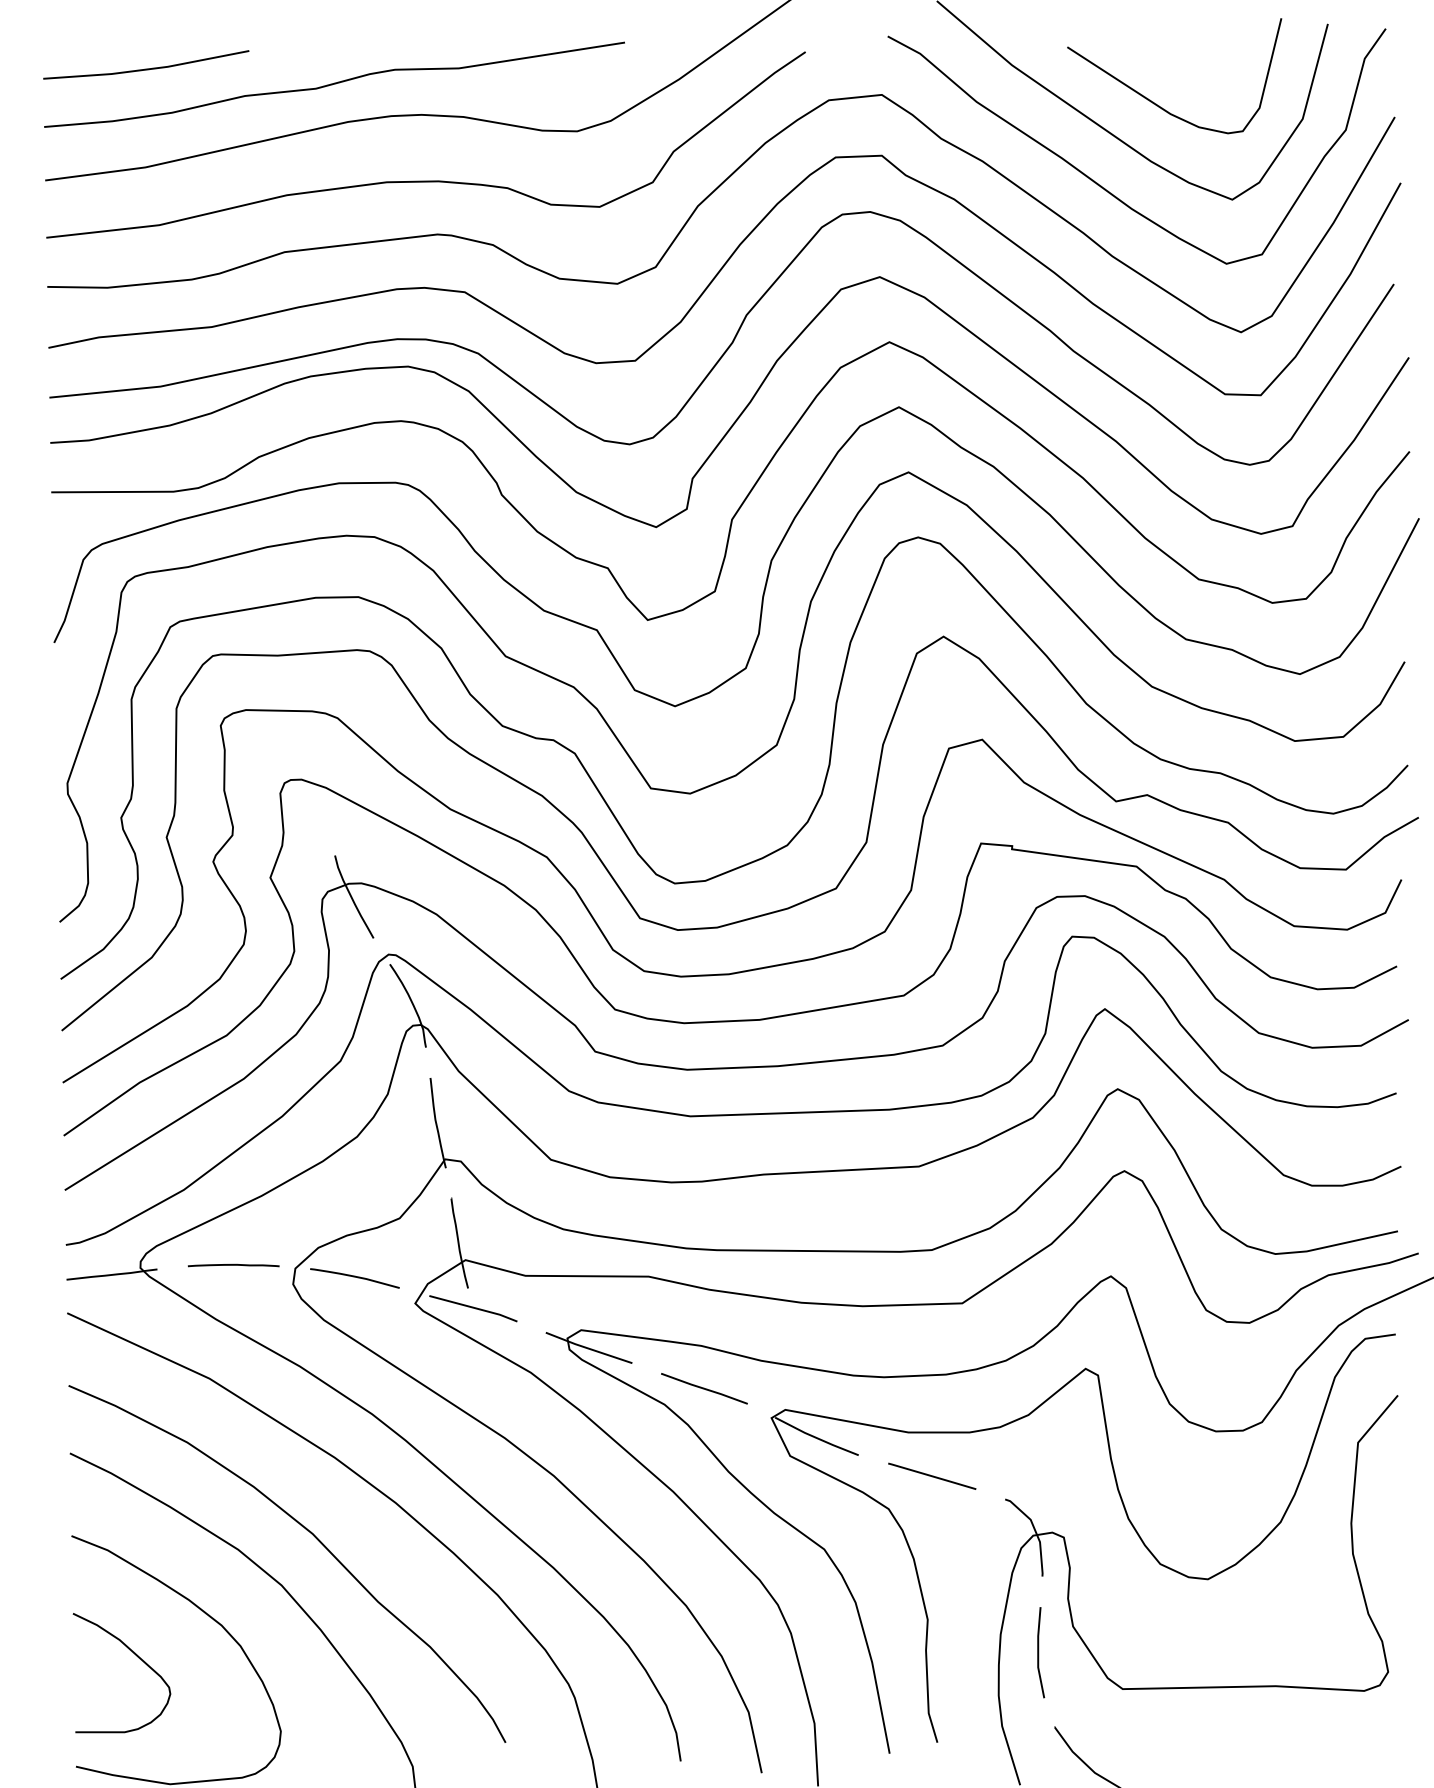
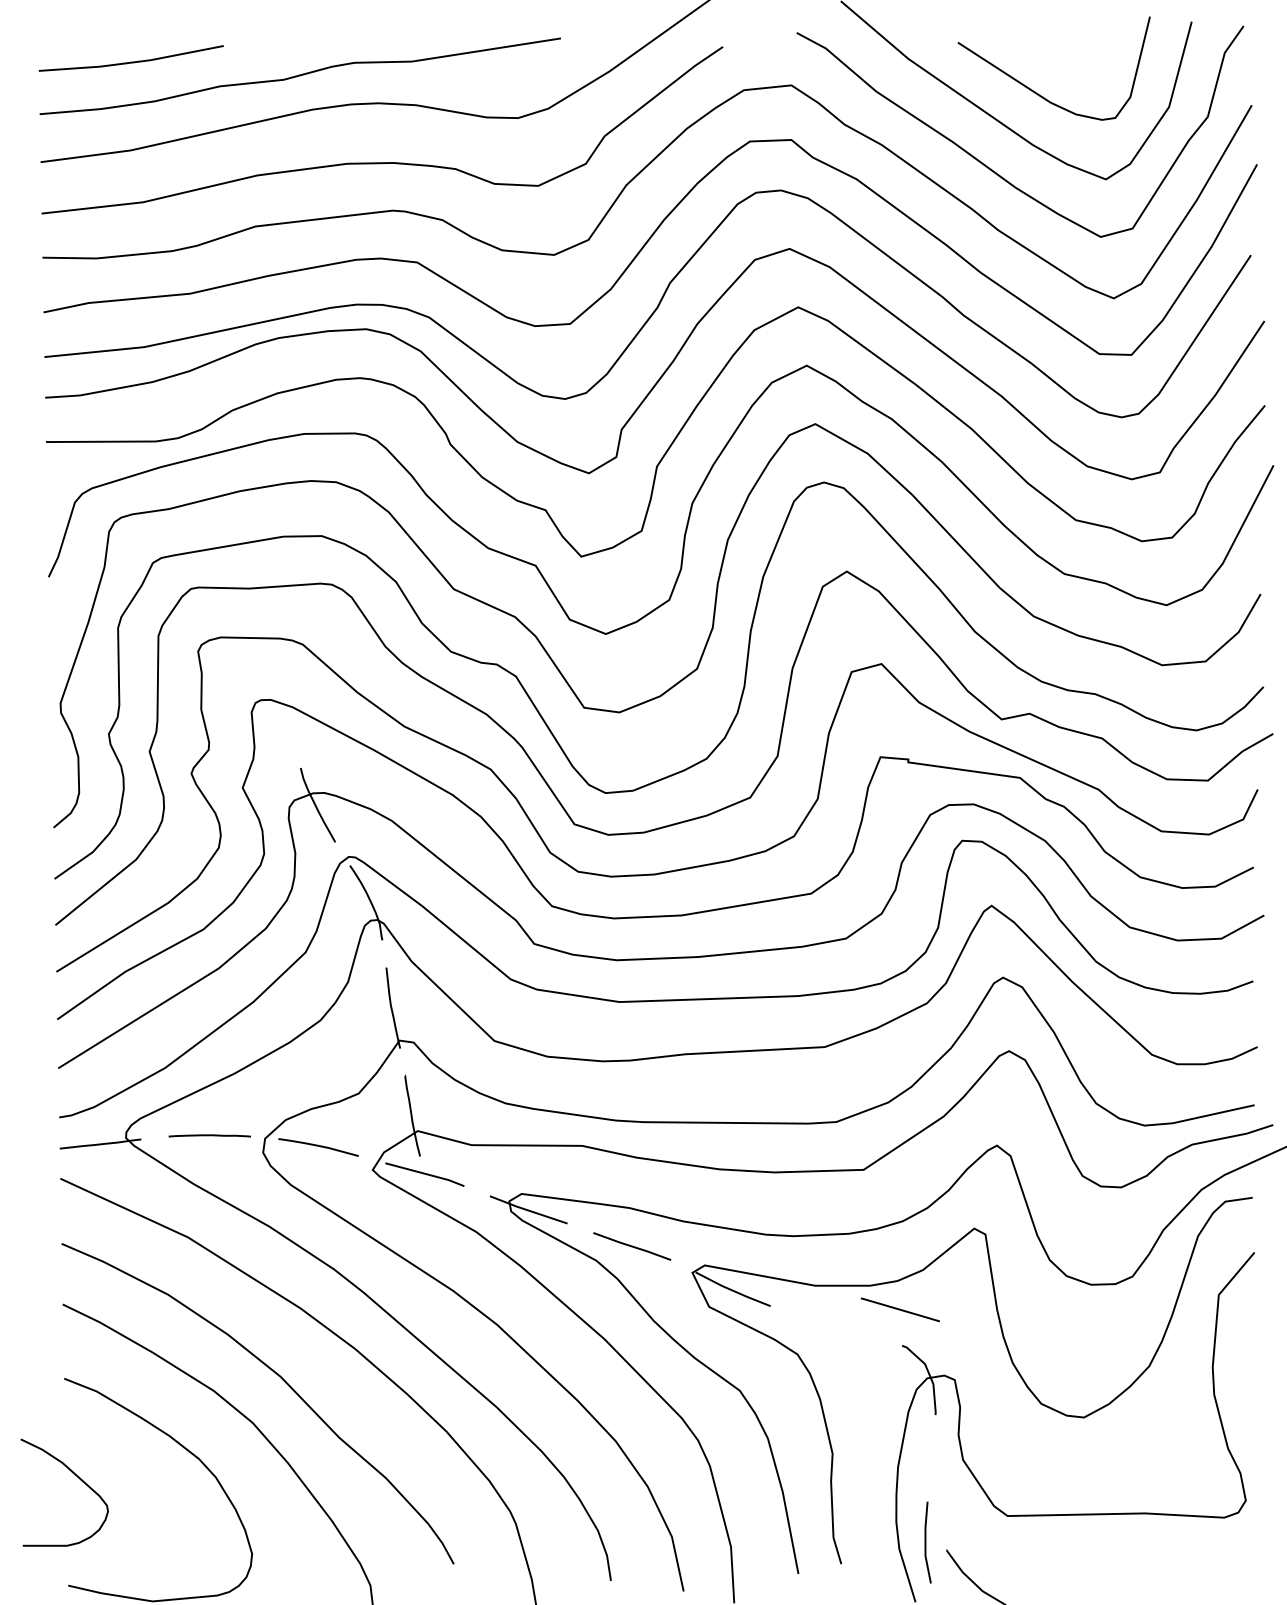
line: (932, 1475) -> (900, 1309), moved
line: (1039, 1652) -> (926, 1542), moved
curve: (137, 1657) -> (78, 1478), moved

